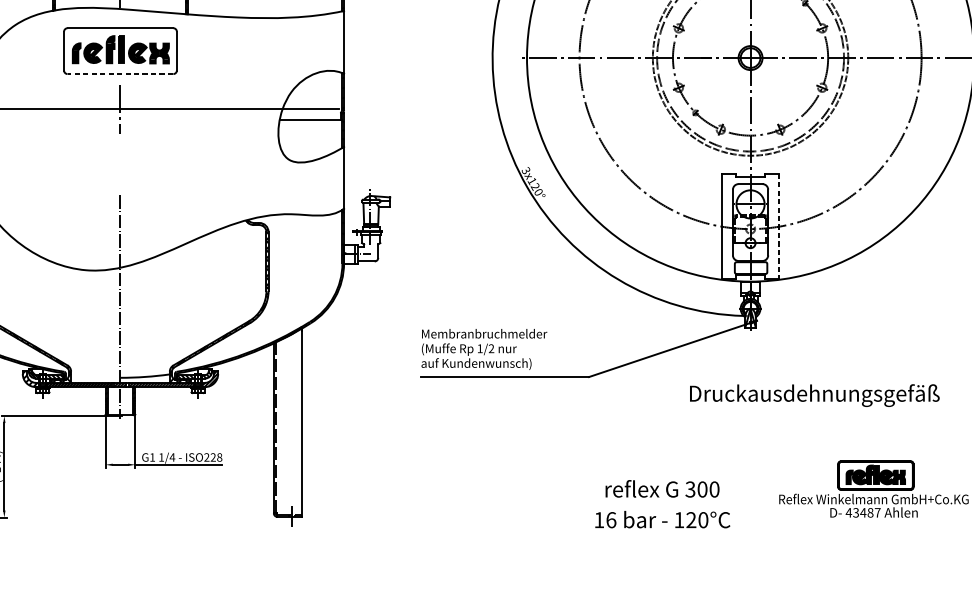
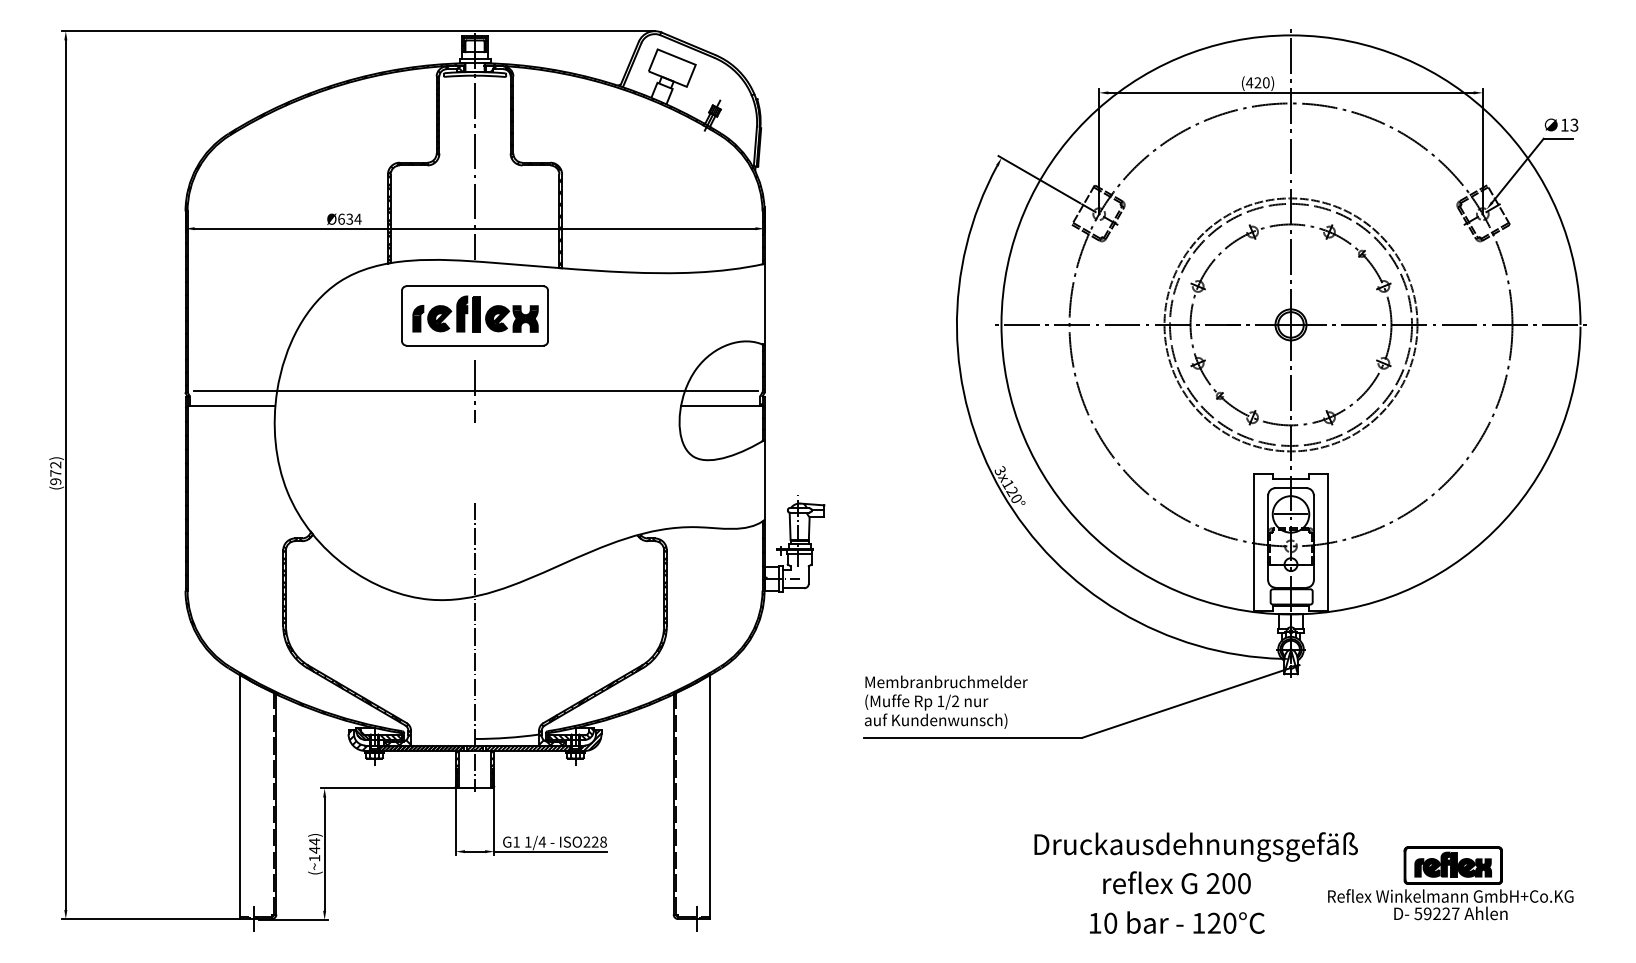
line: (120, 73) -> (474, 345), dashed -> solid
line: (778, 226) -> (1327, 542), dashed -> solid
text: (814, 395) -> (1195, 846), moved
text: (689, 489) -> (1212, 883), 300 -> 200
text: (859, 512) -> (1432, 913), 43487 -> 59227
text: (611, 519) -> (1110, 922), 16 -> 10

